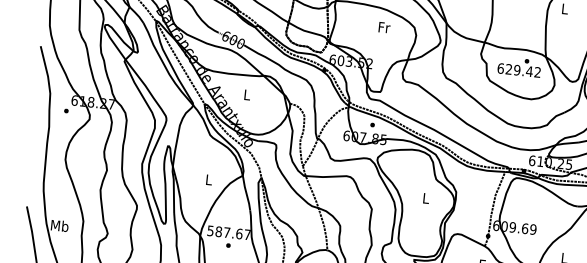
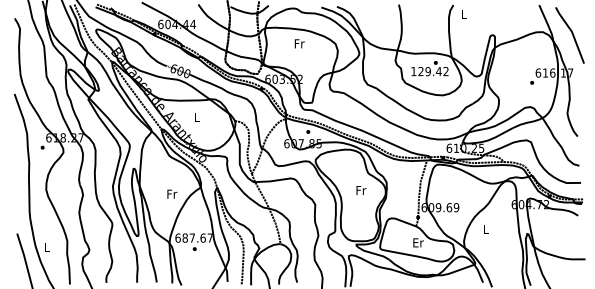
text: (384, 27) -> (299, 43), moved
text: (500, 68) -> (413, 71), 629.42 -> 129.42
text: (209, 179) -> (172, 193), L -> Fr
text: (426, 198) -> (361, 190), L -> Fr
text: (59, 225) -> (47, 247), Mb -> L
text: (210, 230) -> (177, 237), 587.67 -> 687.67

